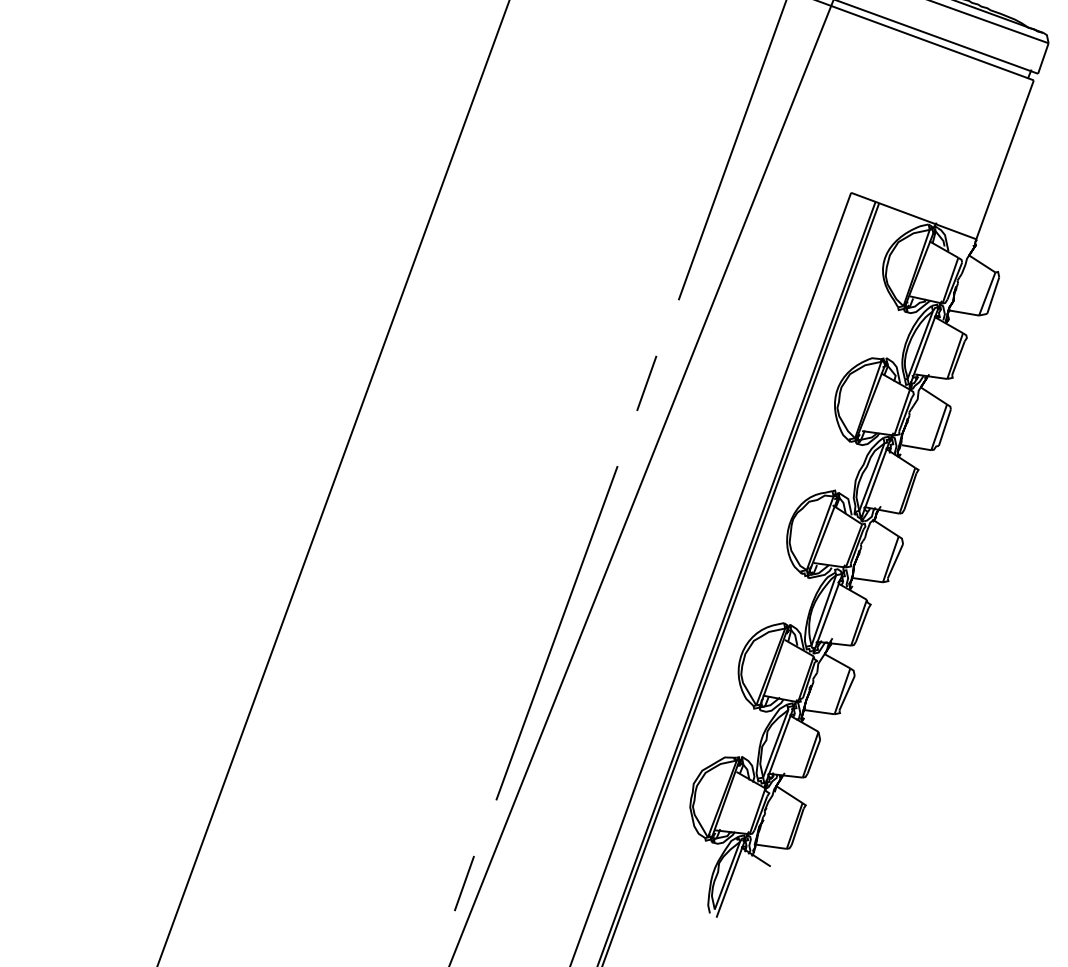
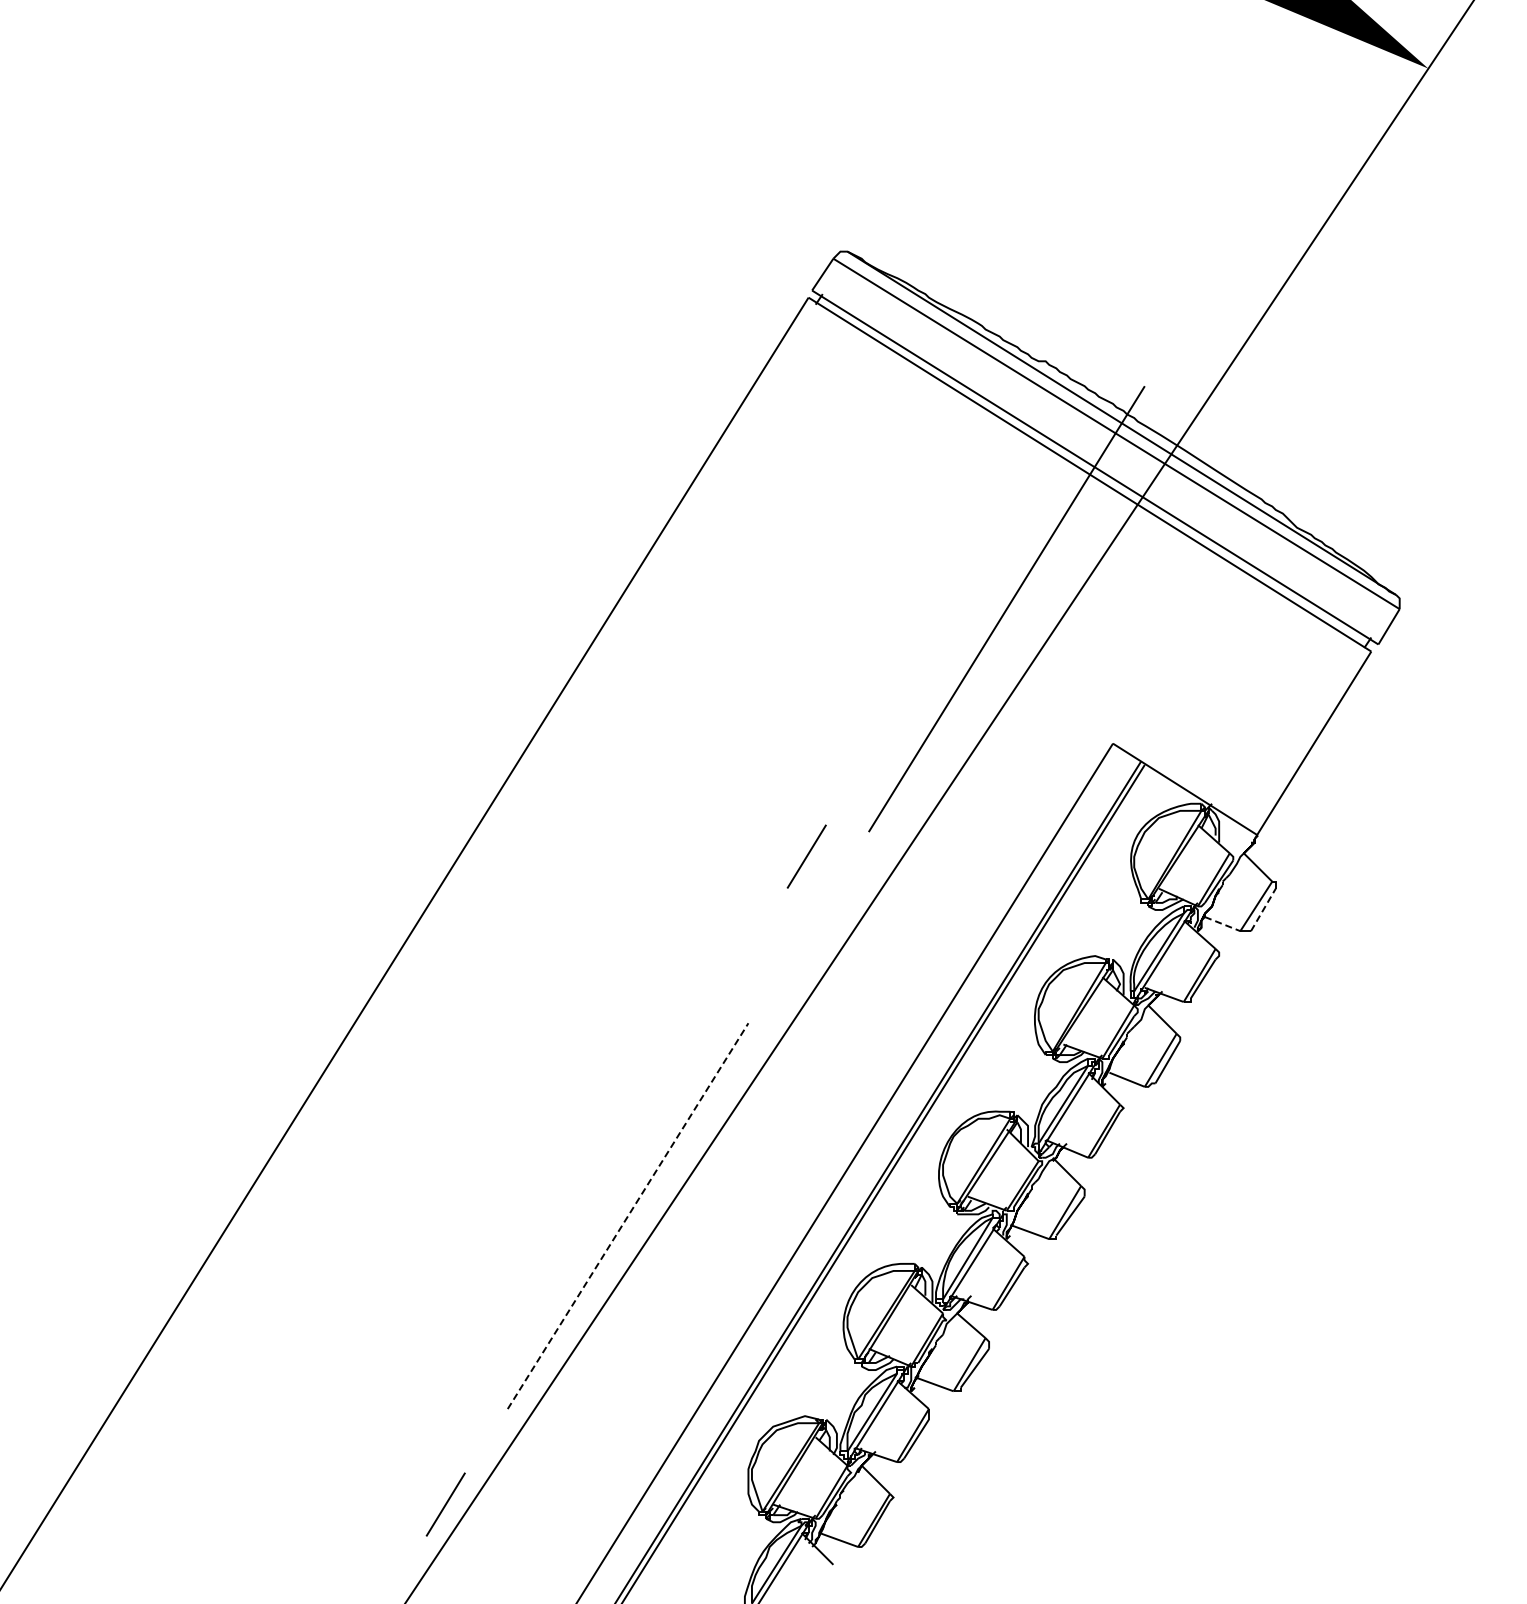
line: (993, 295) -> (1263, 909), solid -> dashed
line: (965, 313) -> (1223, 924), solid -> dashed
line: (646, 383) -> (806, 856), moved
line: (557, 632) -> (628, 1215), solid -> dashed

